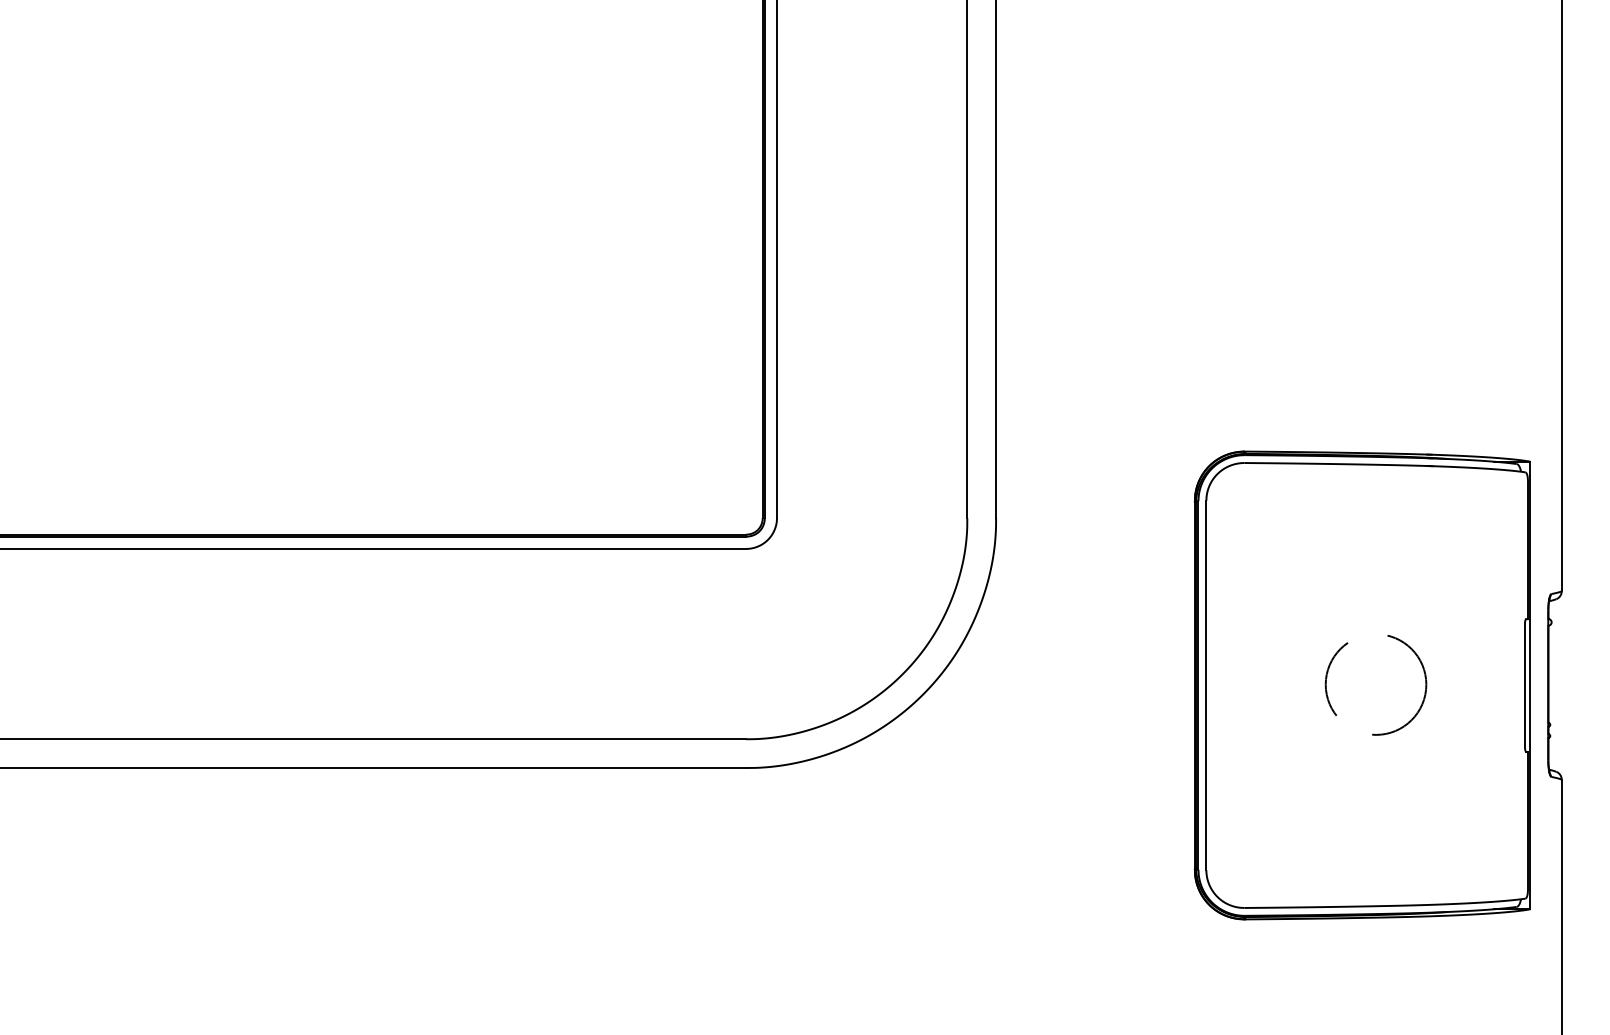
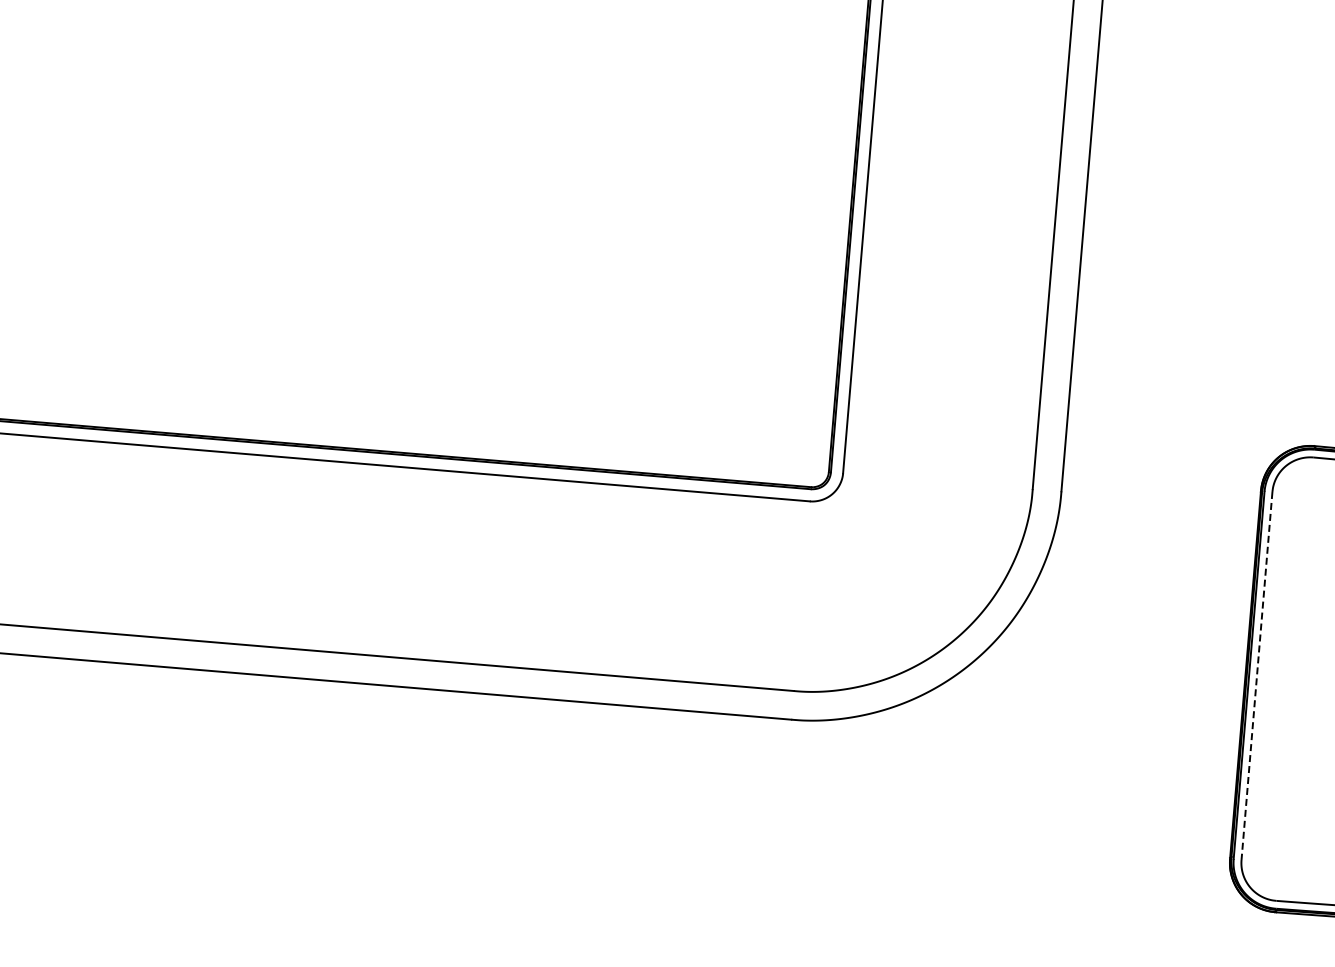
line: (1206, 685) -> (1257, 676), solid -> dashed

